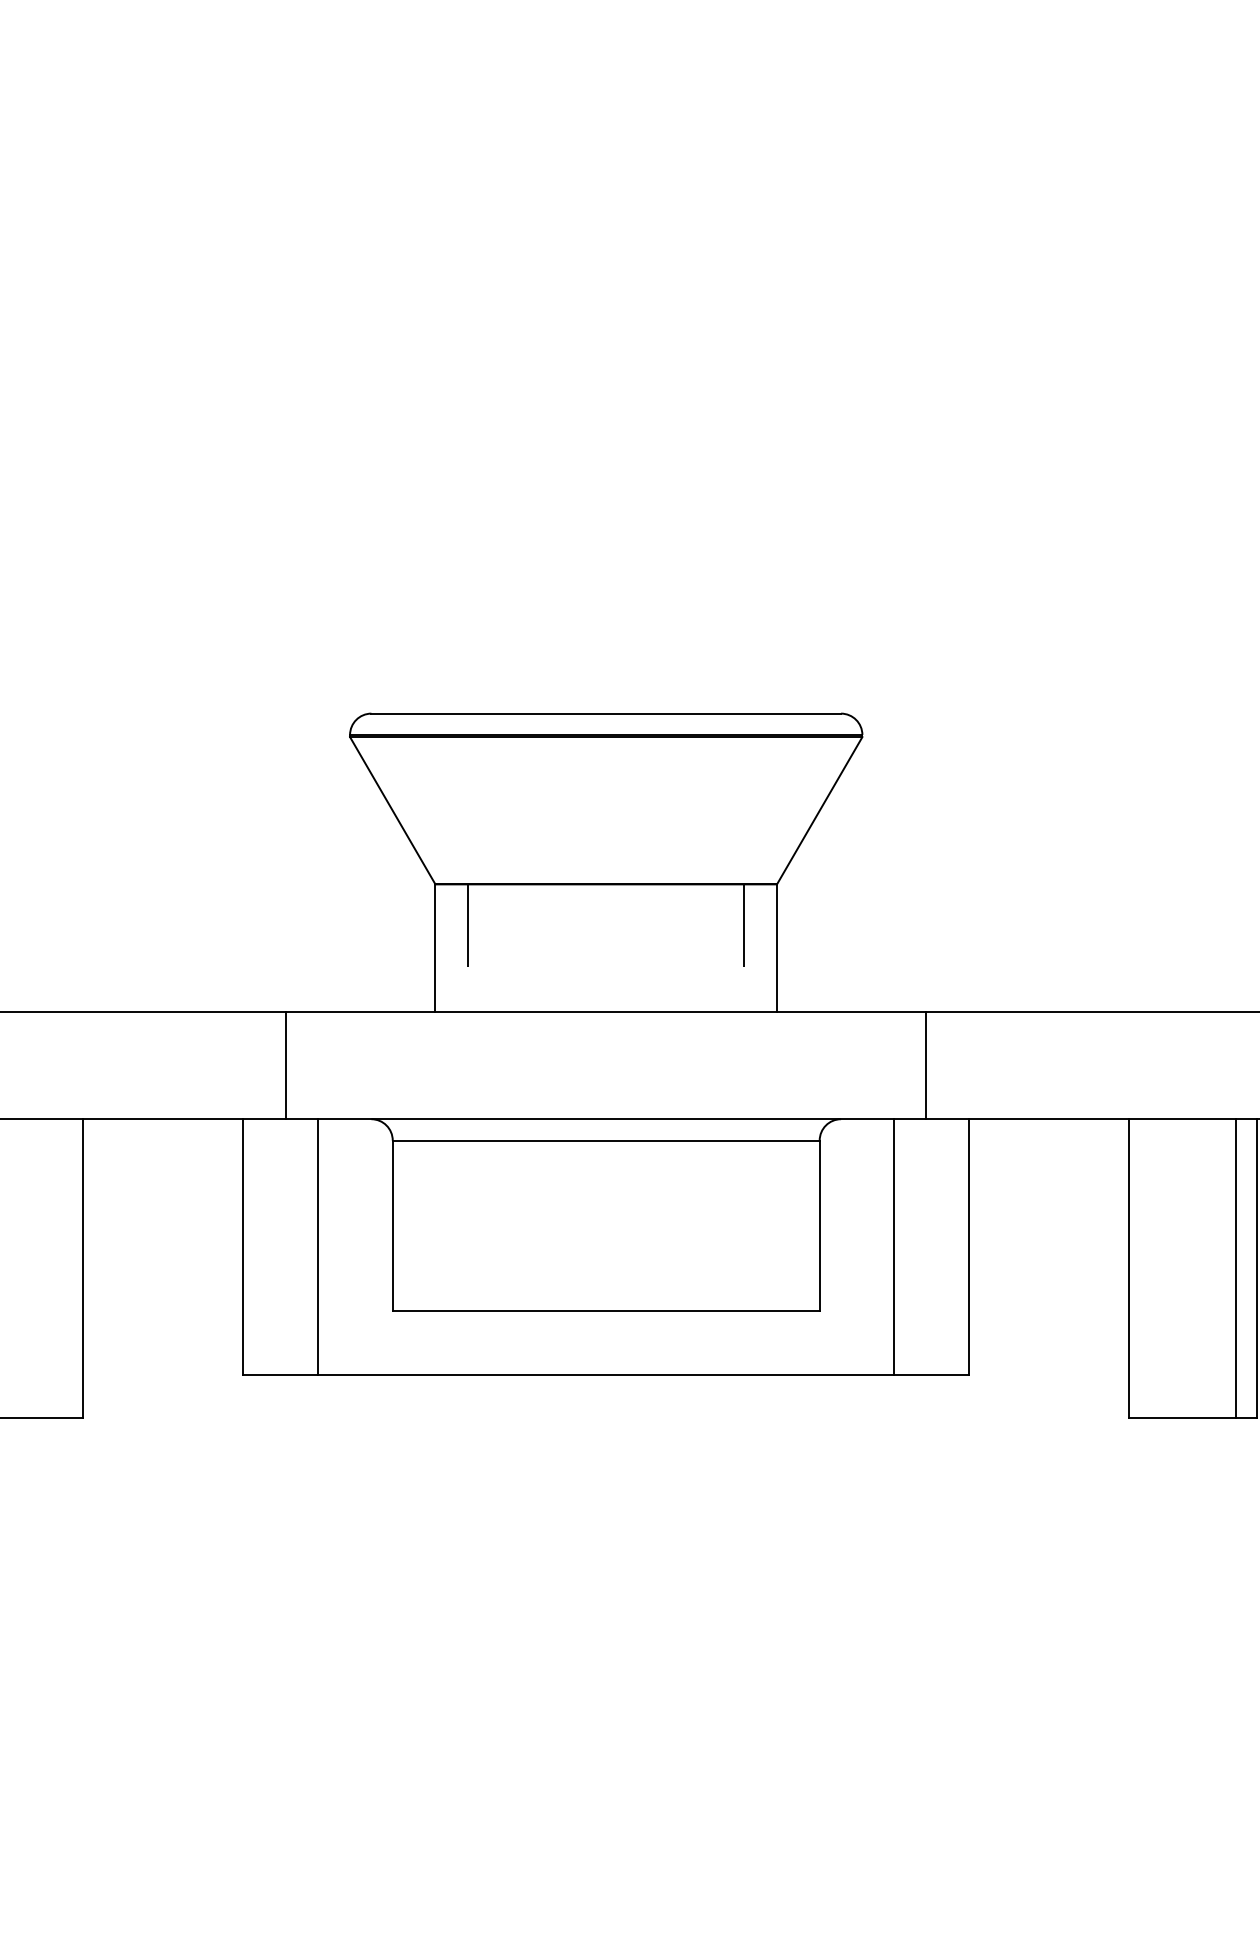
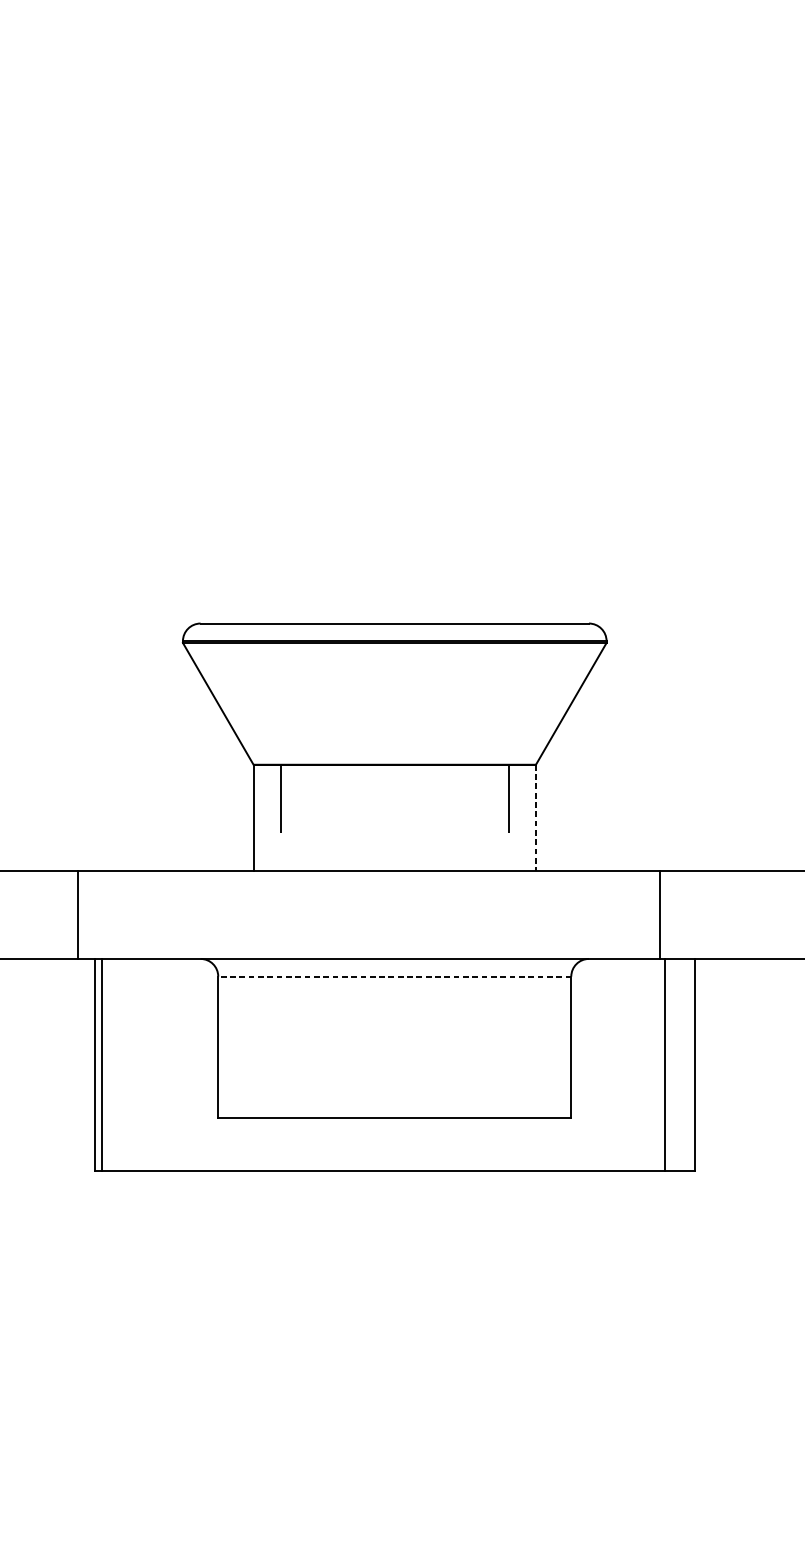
line: (777, 948) -> (536, 817), solid -> dashed
line: (286, 1065) -> (78, 914), moved
line: (605, 1140) -> (394, 976), solid -> dashed
line: (318, 1247) -> (102, 1065), moved
line: (894, 1247) -> (664, 1065), moved

